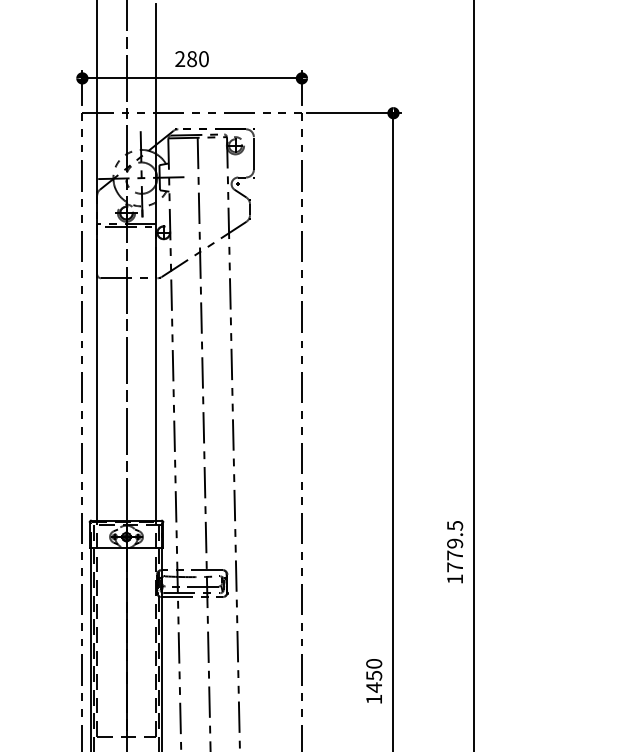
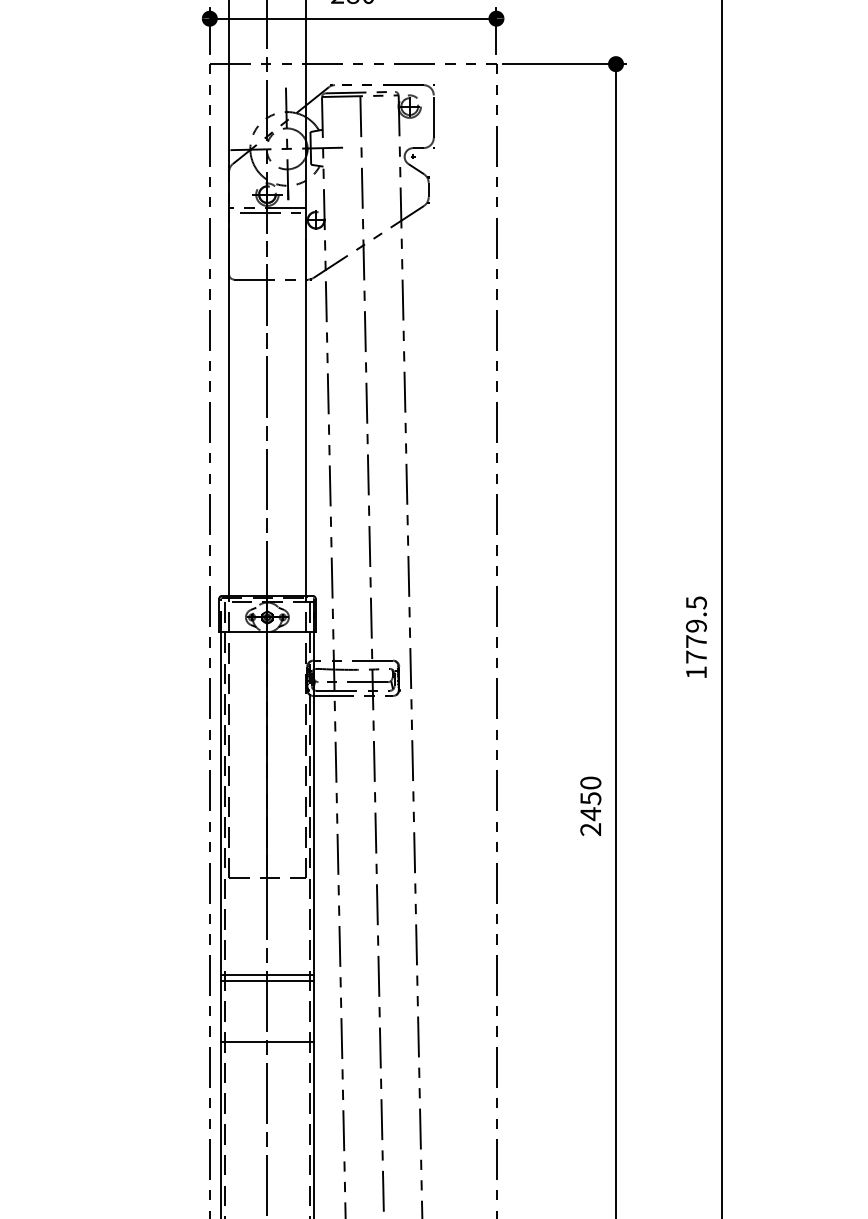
text: (373, 699) -> (590, 829), 1450 -> 2450

